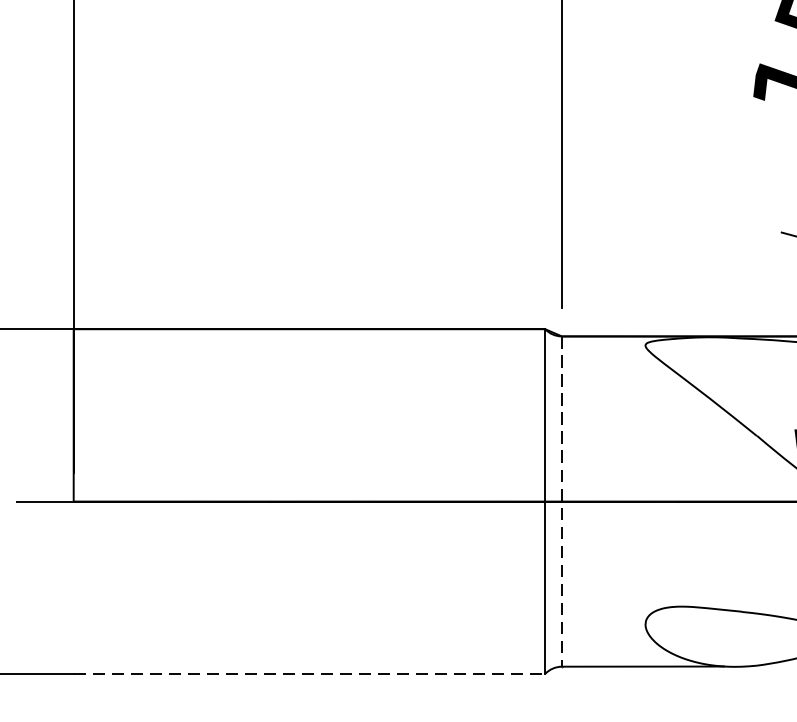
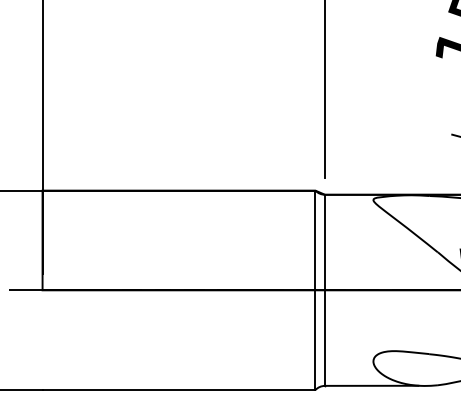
line: (562, 501) -> (325, 290), dashed -> solid
line: (310, 674) -> (179, 390), dashed -> solid

